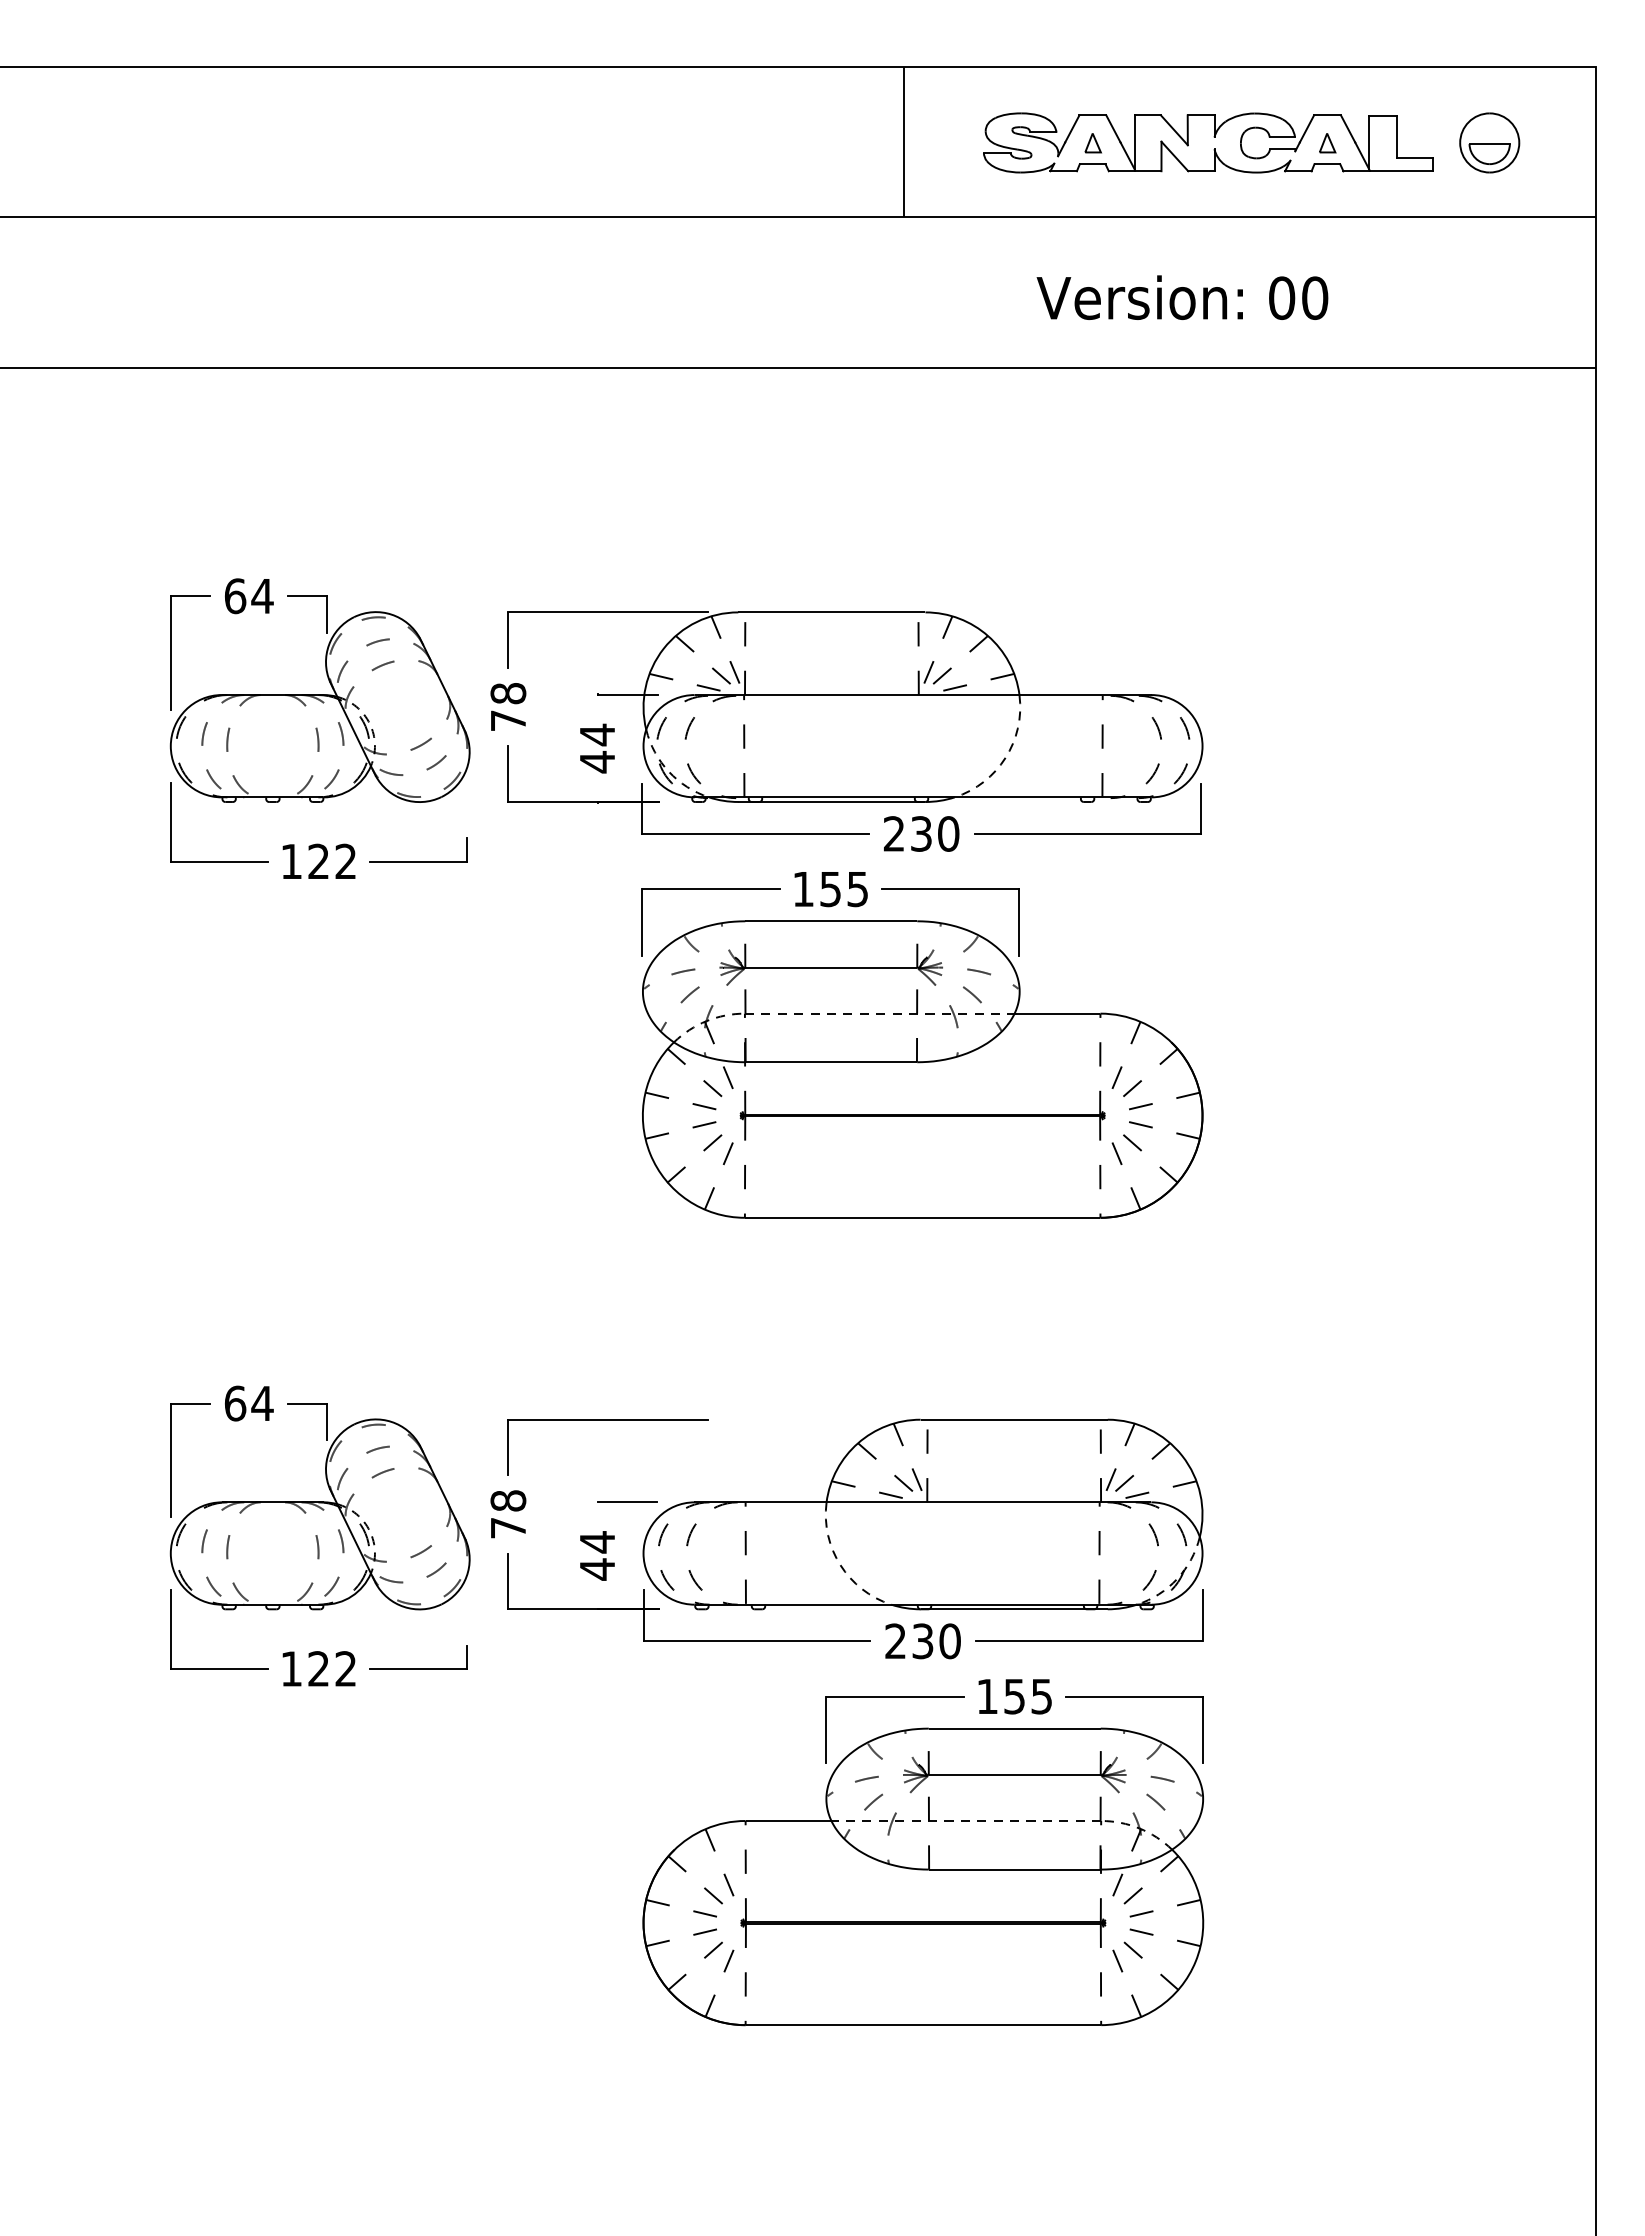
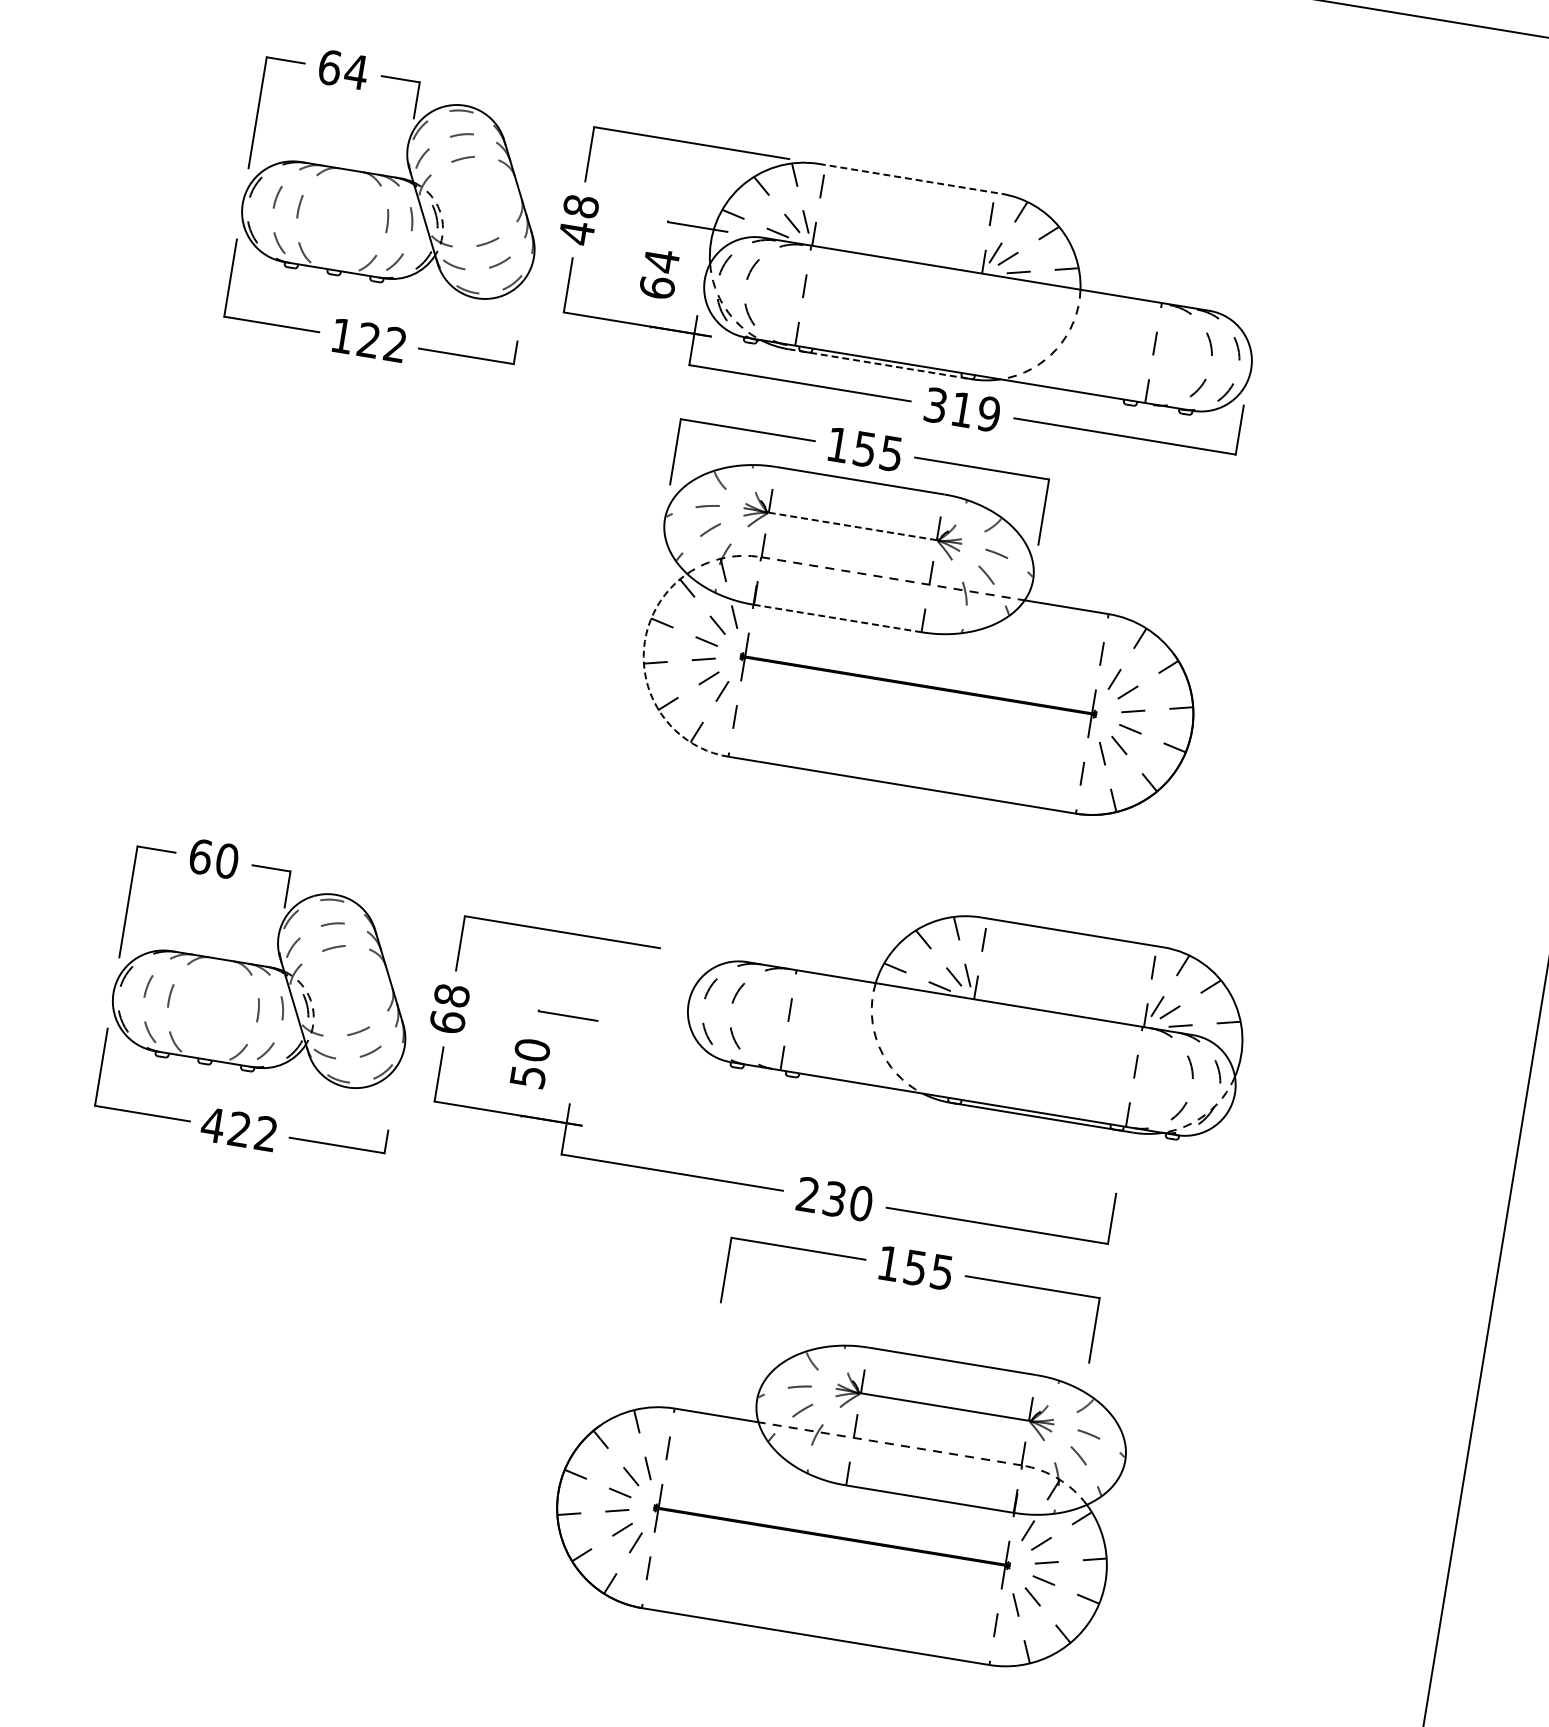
line: (831, 612) -> (909, 178), solid -> dashed
text: (508, 720) -> (576, 232), 78 -> 48
text: (597, 762) -> (657, 288), 44 -> 64
line: (831, 802) -> (879, 364), solid -> dashed
text: (921, 833) -> (962, 409), 230 -> 319
line: (831, 968) -> (852, 526), solid -> dashed
line: (831, 1062) -> (837, 618), solid -> dashed
arc: (650, 1154) -> (646, 679), solid -> dashed
text: (262, 1403) -> (227, 861), 64 -> 60
part: (922, 1514) -> (967, 1010), moved
text: (508, 1527) -> (447, 1021), 78 -> 68
text: (597, 1555) -> (530, 1063), 44 -> 50
text: (291, 1668) -> (213, 1124), 122 -> 422
part: (923, 1876) -> (839, 1491), moved

